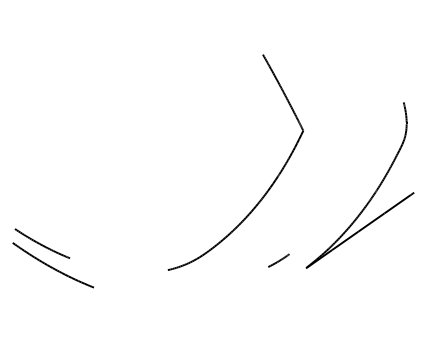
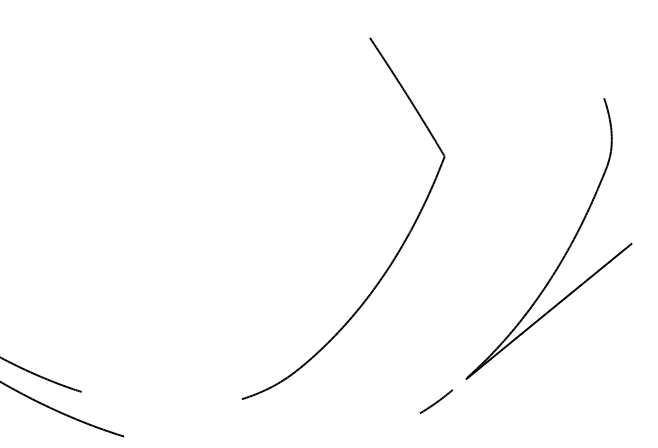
line: (278, 260) -> (435, 401), moved

